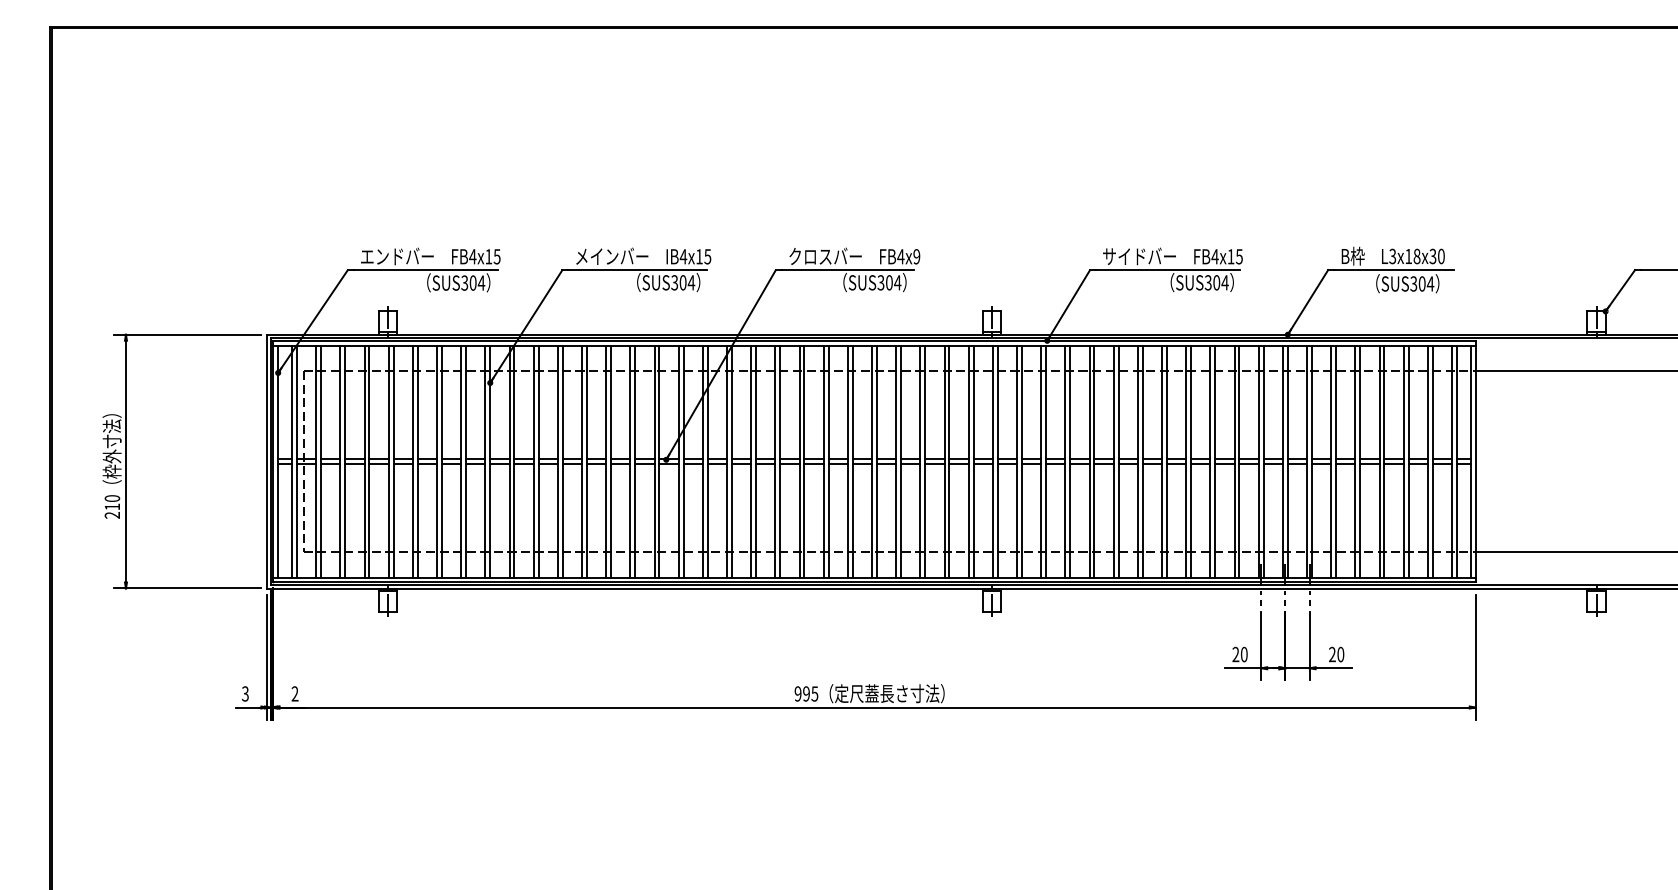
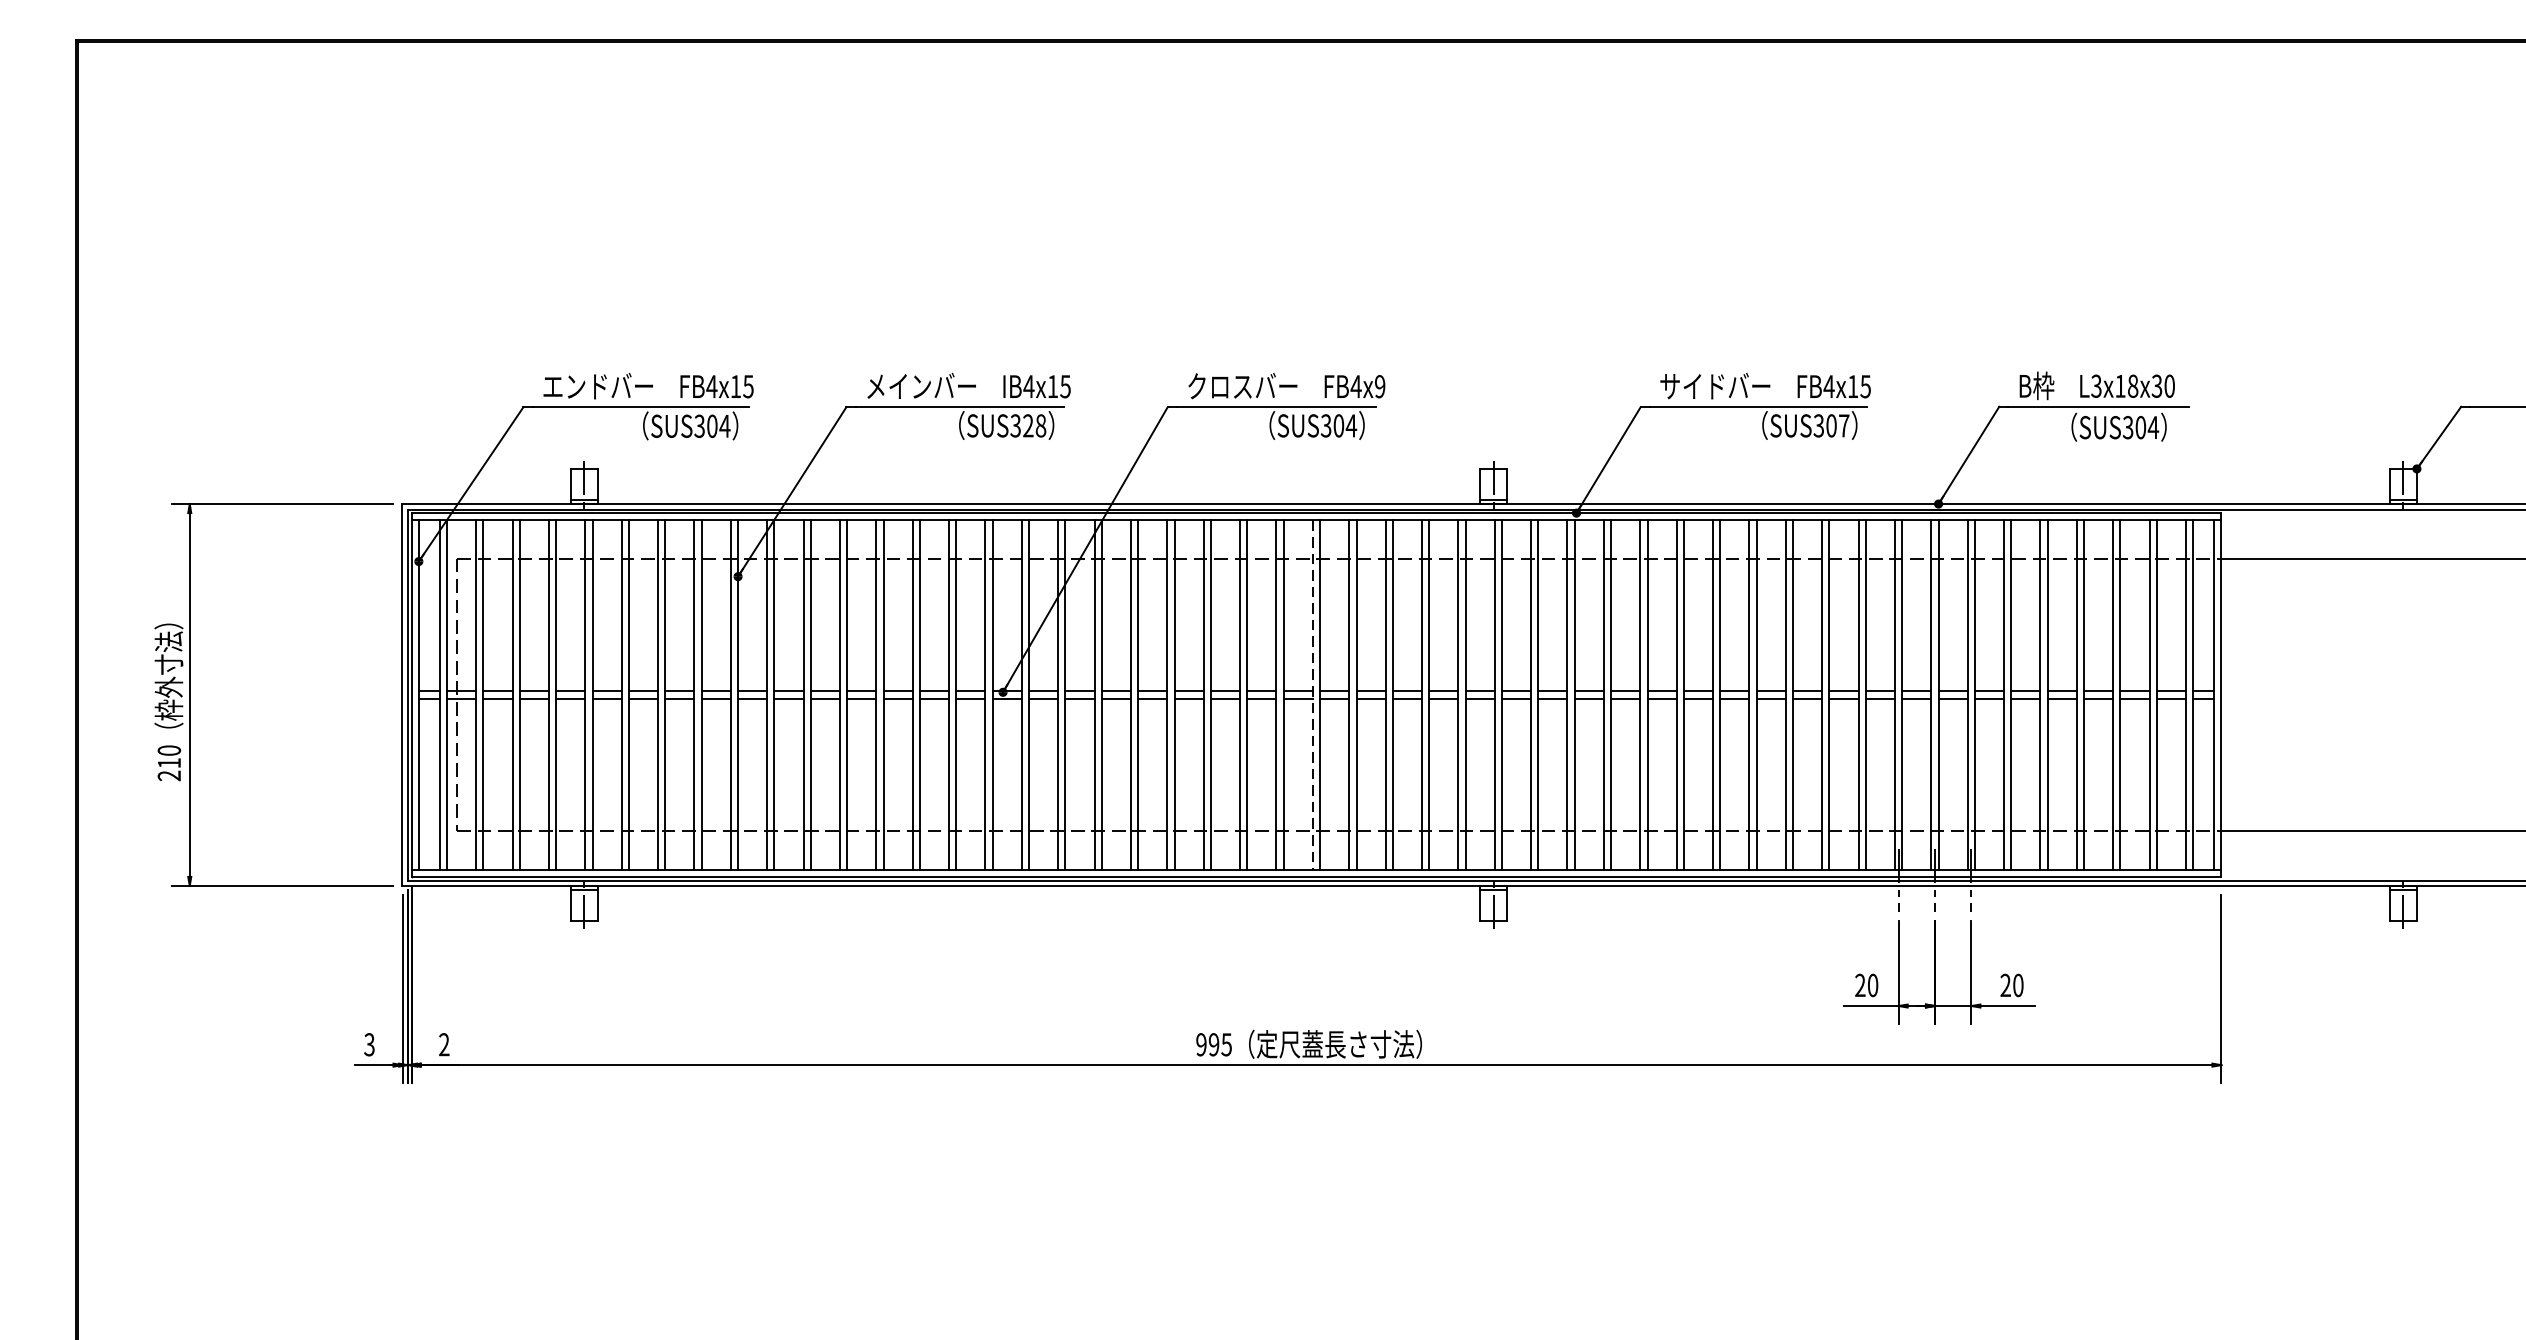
text: (687, 282) -> (1034, 425), SUS304 -> SUS328
text: (1224, 282) -> (1843, 425), SUS304 -> SUS307
line: (872, 462) -> (1313, 696), solid -> dashed

